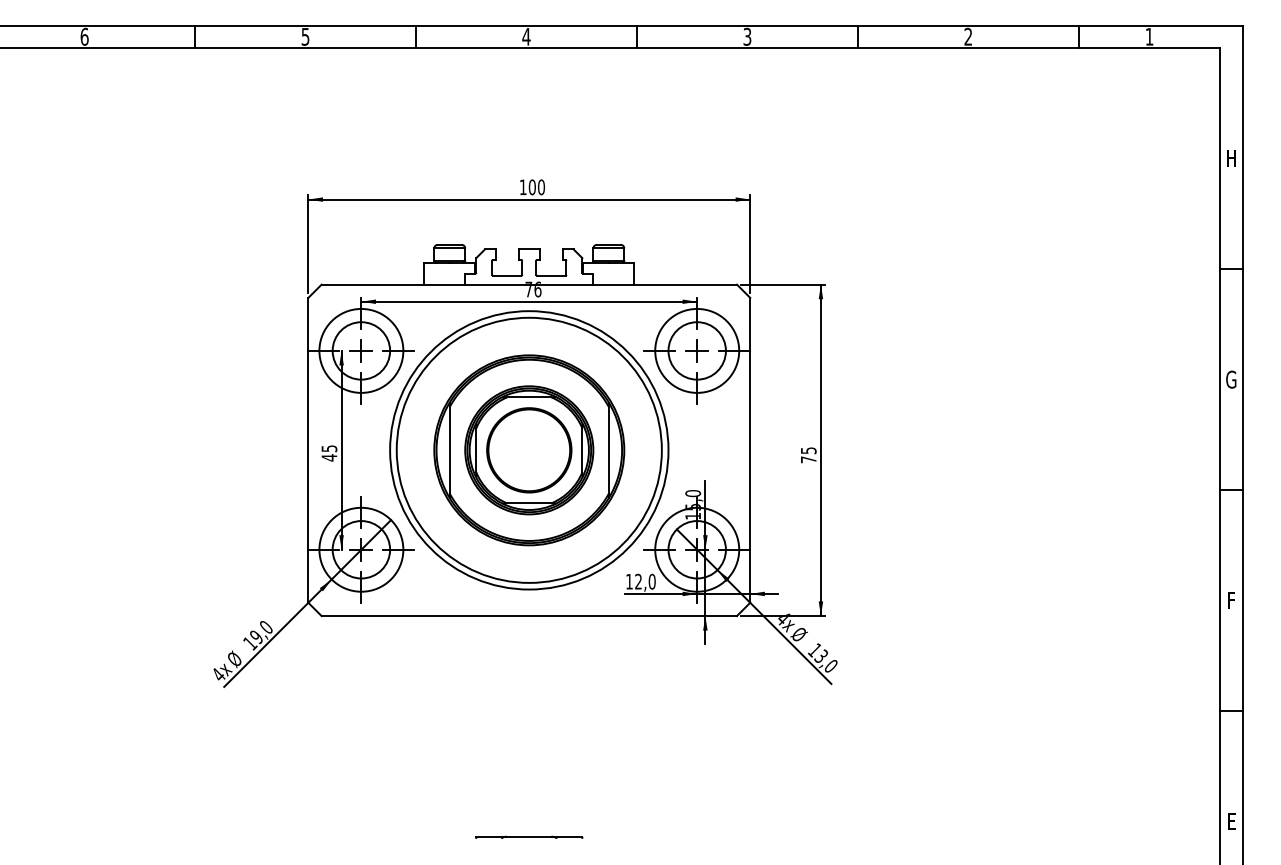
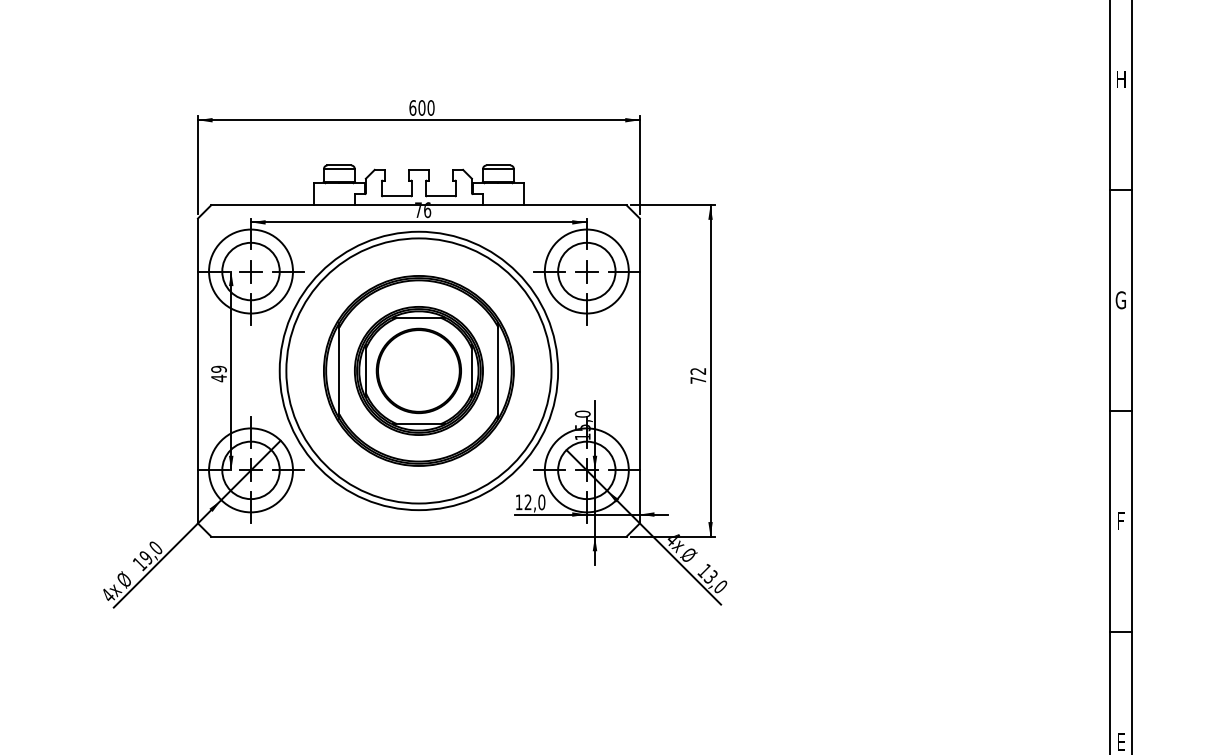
text: (522, 187) -> (412, 108), 100 -> 600
text: (328, 448) -> (218, 369), 45 -> 49
text: (808, 450) -> (698, 371), 75 -> 72

